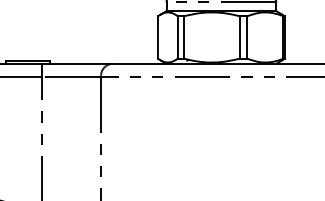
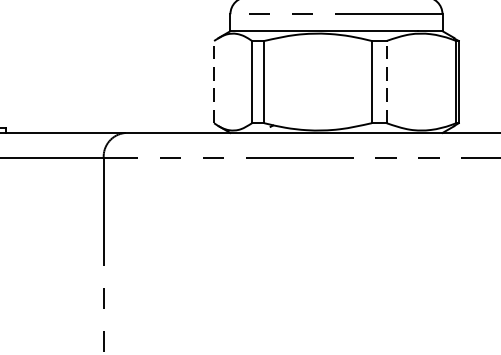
line: (158, 36) -> (214, 80), solid -> dashed
line: (247, 36) -> (386, 80), solid -> dashed

